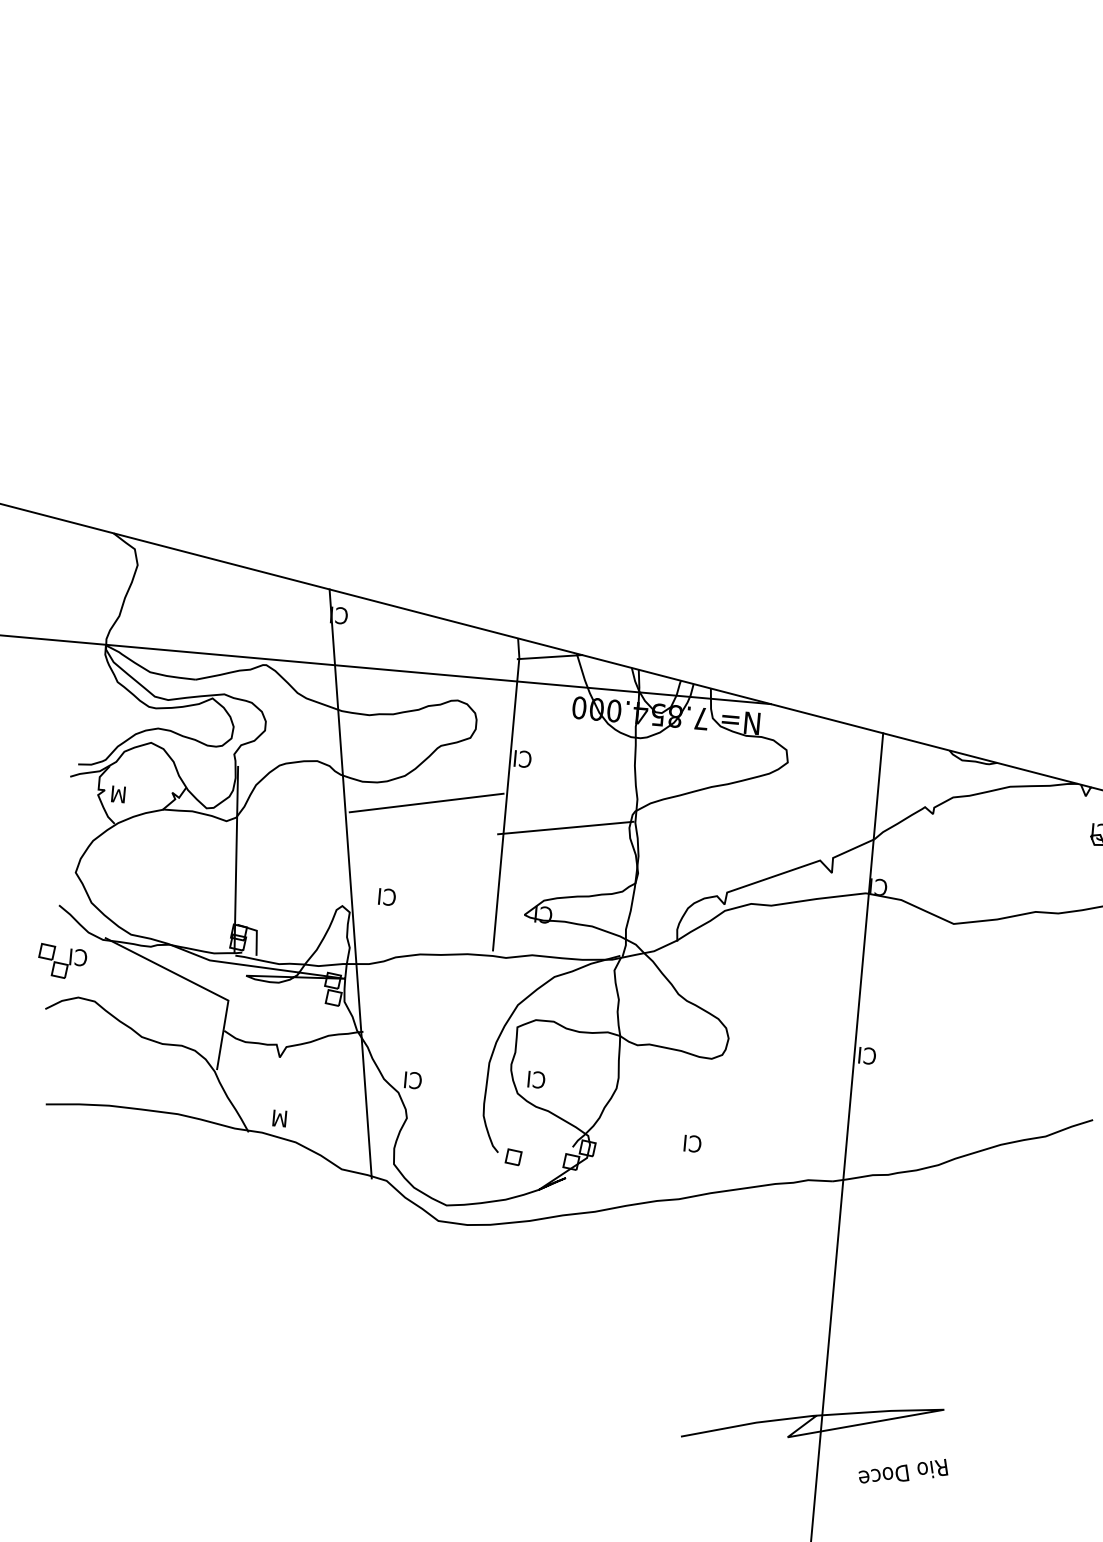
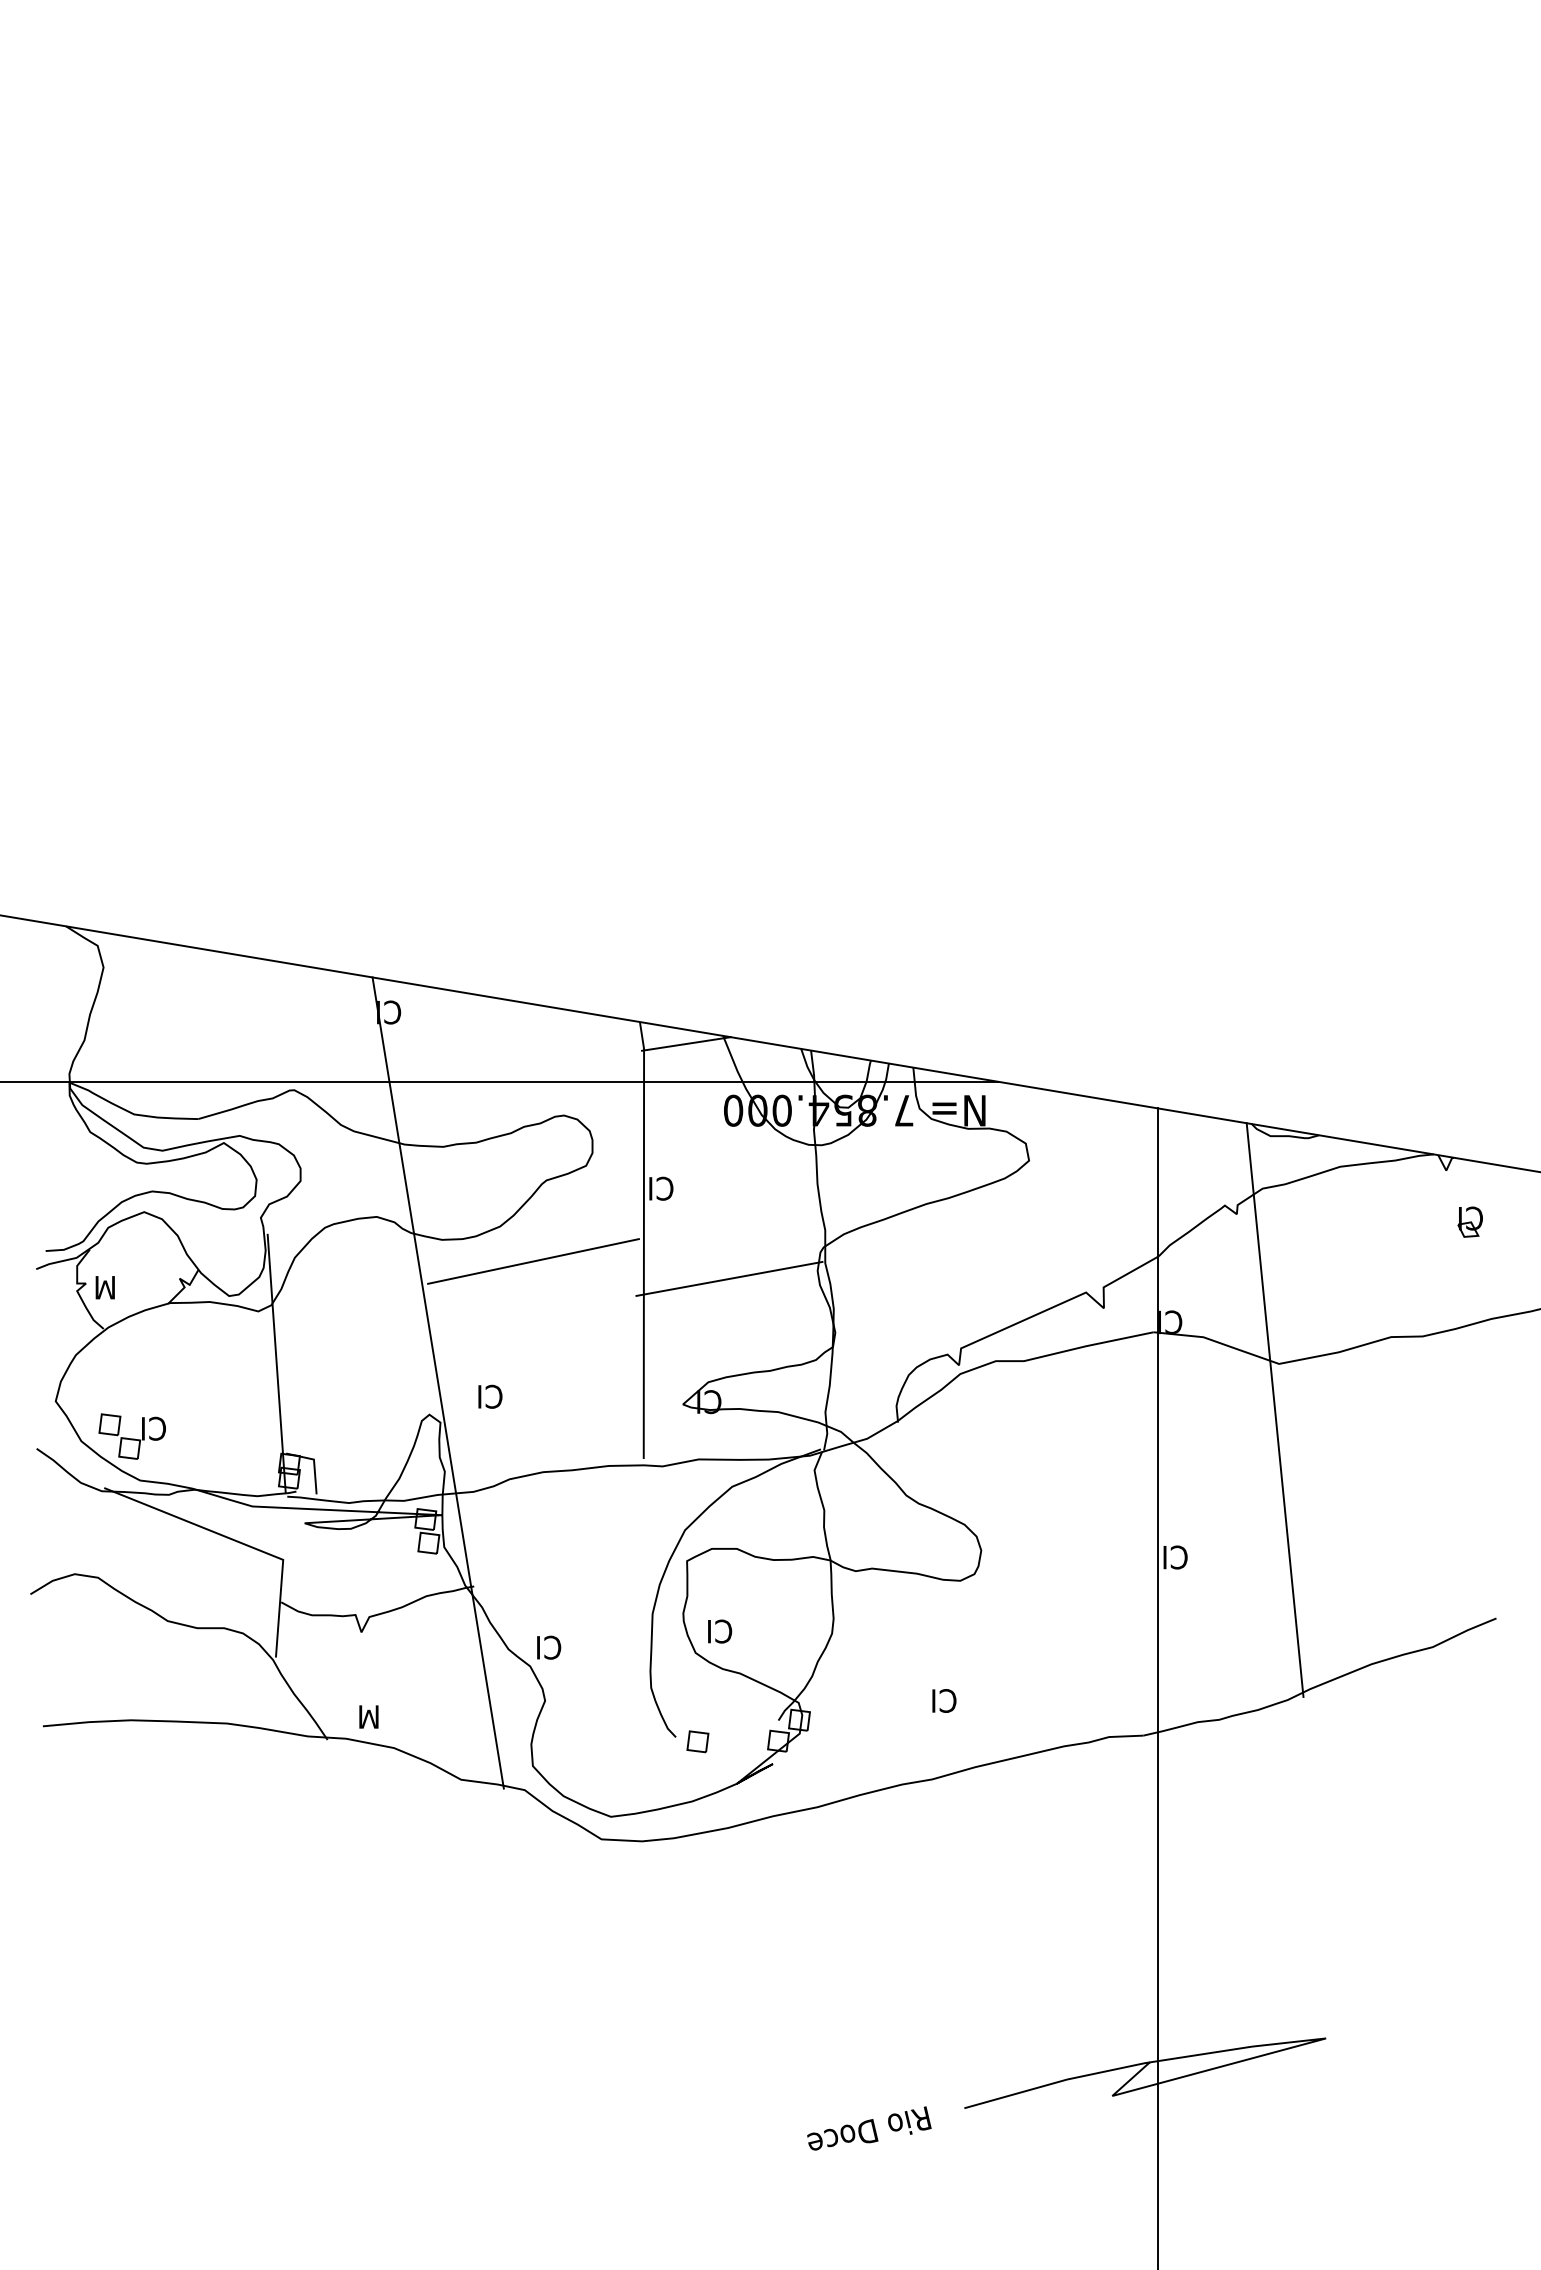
line: (947, 956) -> (1274, 1409), added
part: (61, 961) -> (131, 1436), moved
text: (903, 1471) -> (869, 2128), moved

